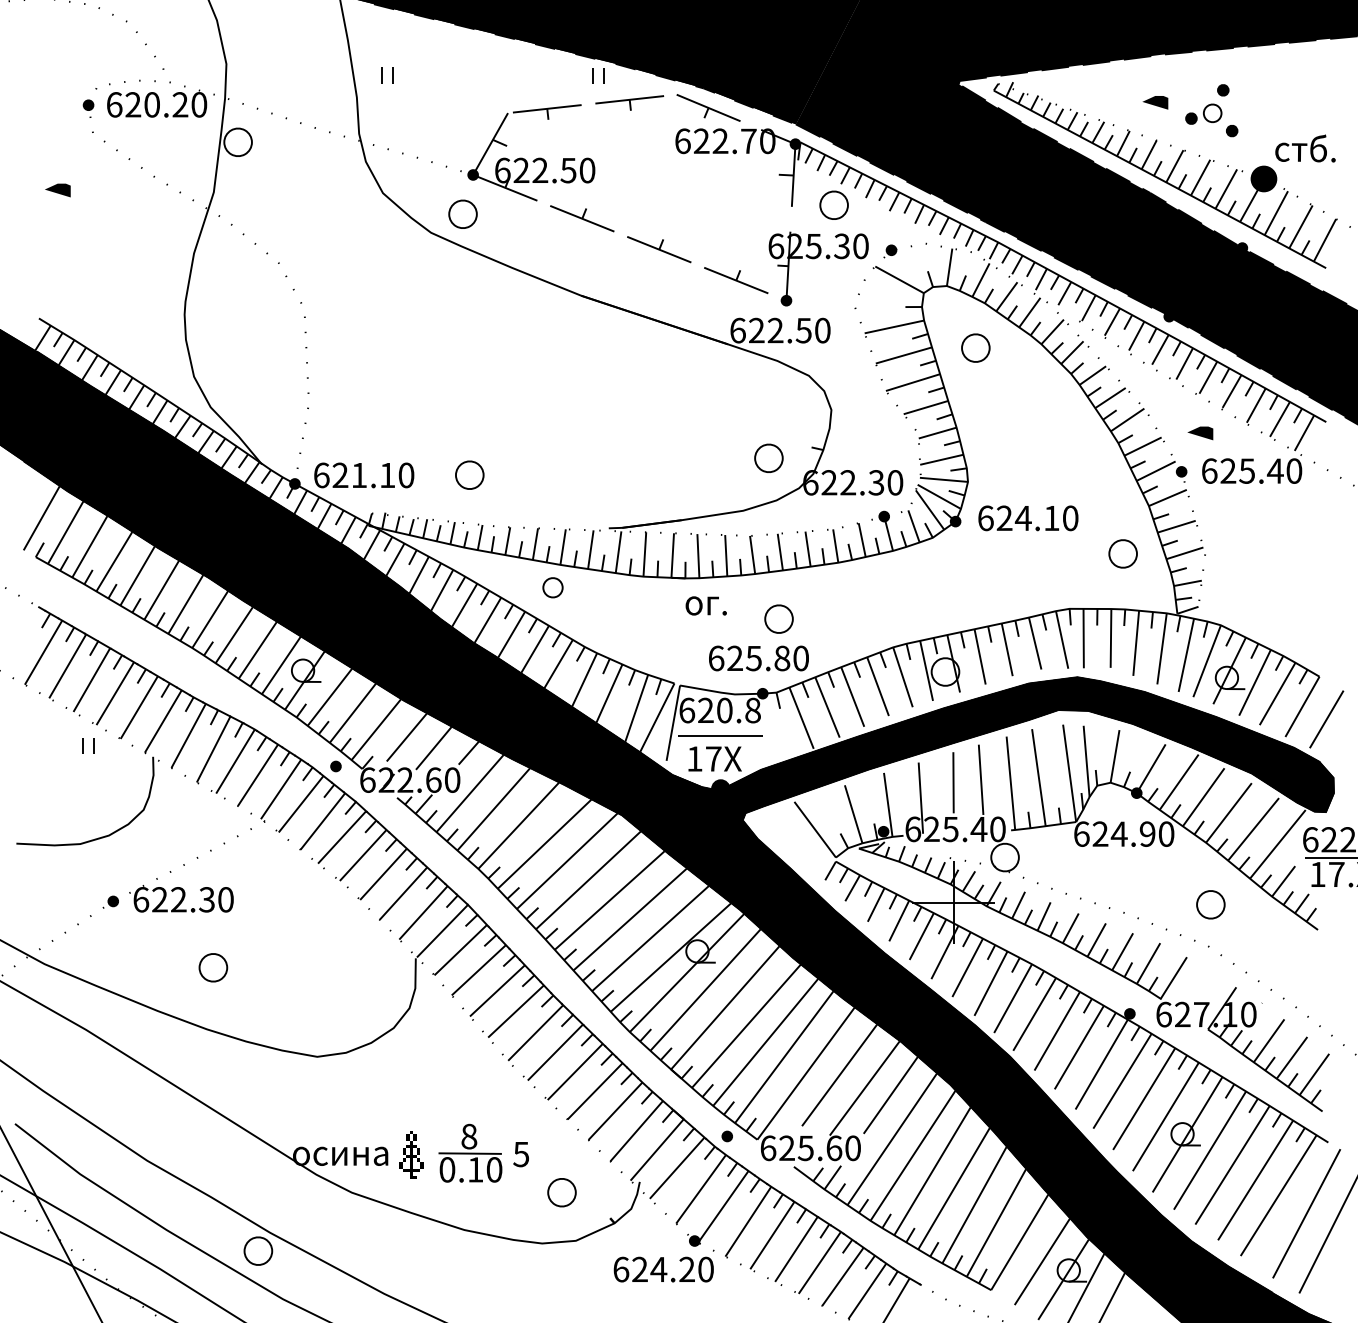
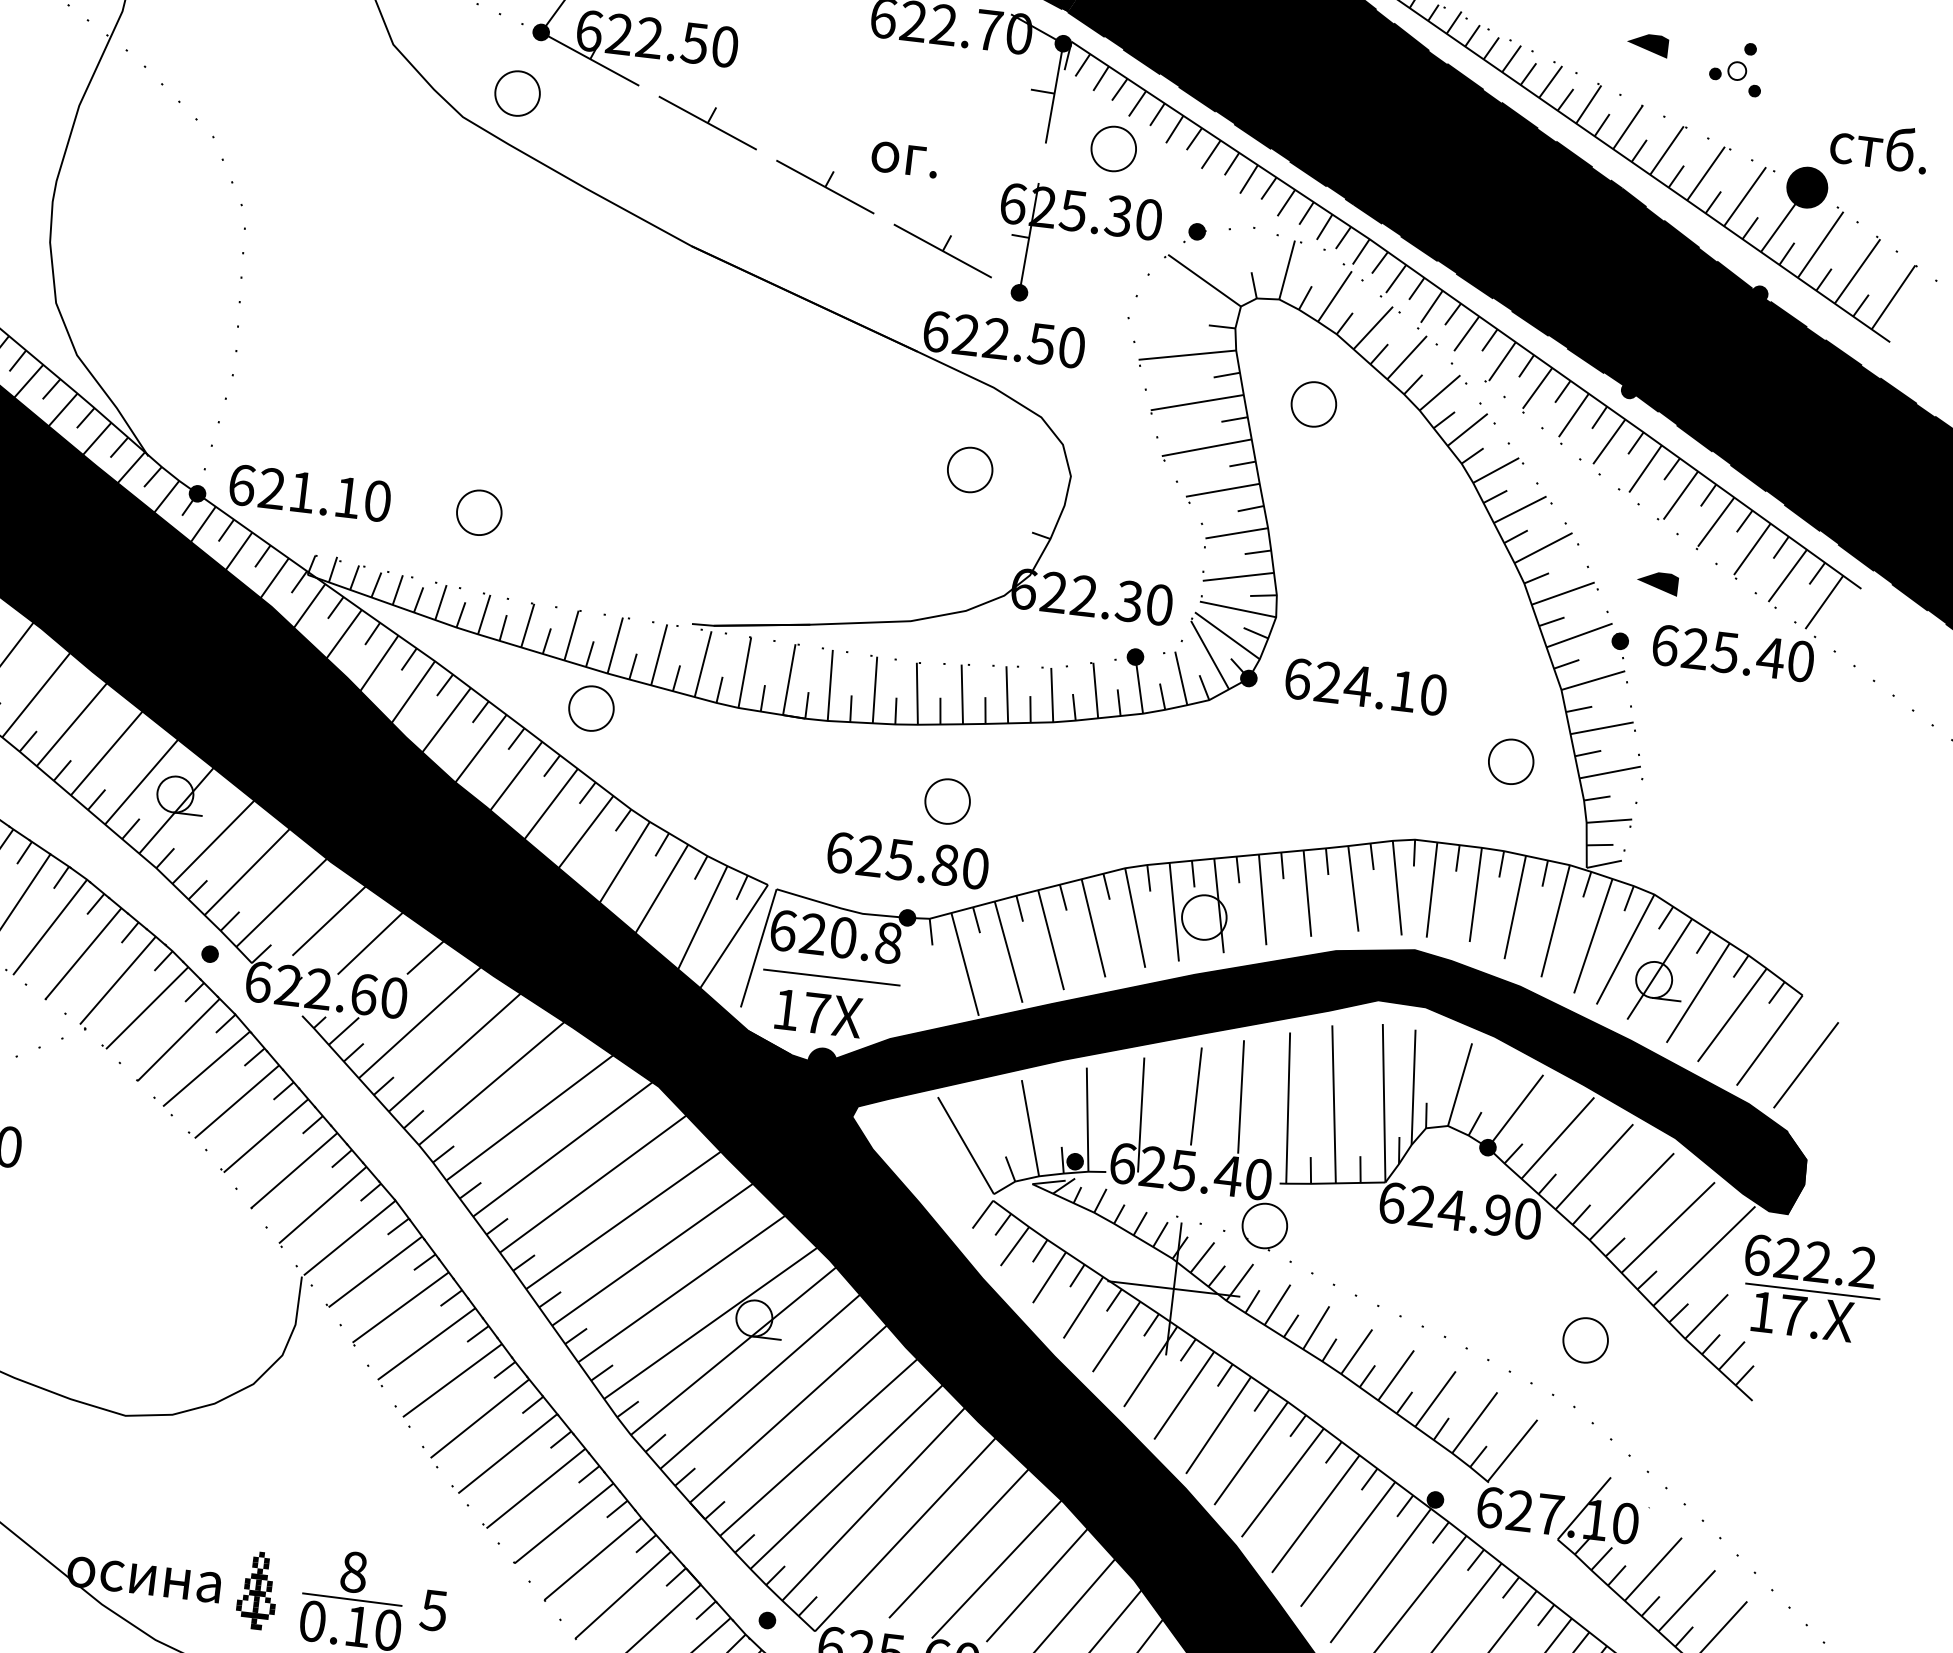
part: (1211, 110) -> (1736, 68), size x0.62
part: (768, 457) -> (969, 468), moved
part: (552, 587) -> (590, 708), size x1.43
text: (705, 605) -> (903, 158), moved

